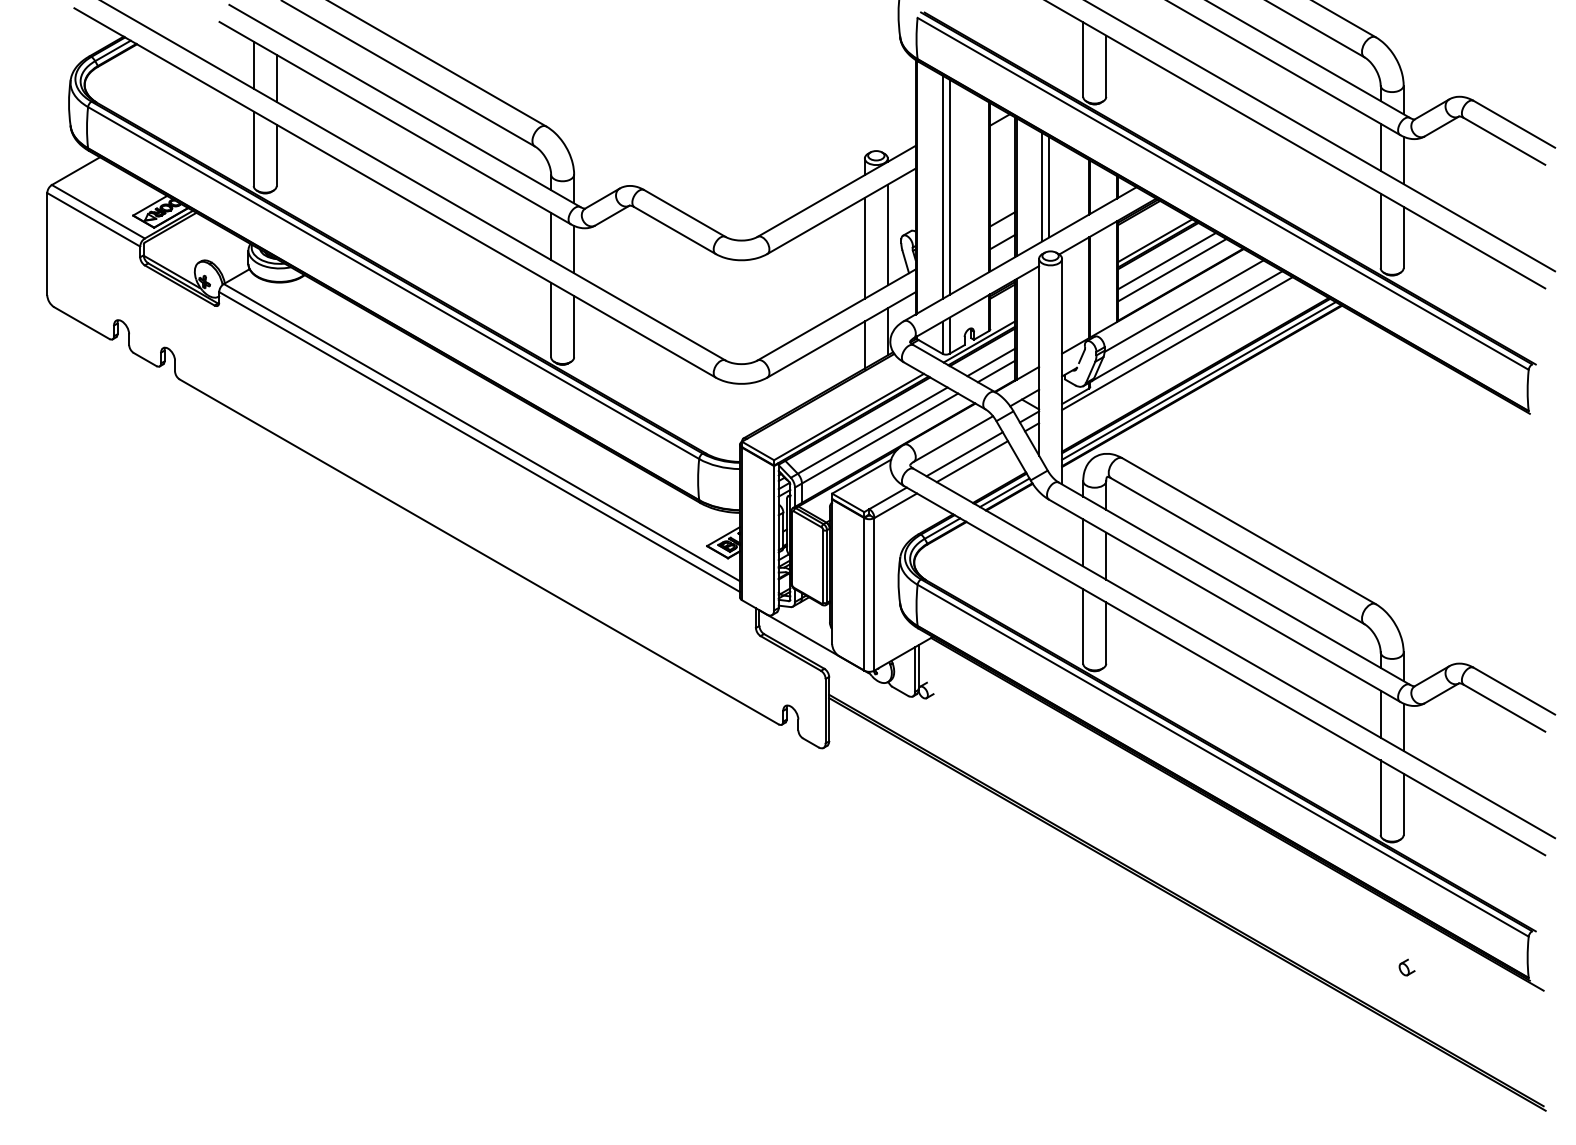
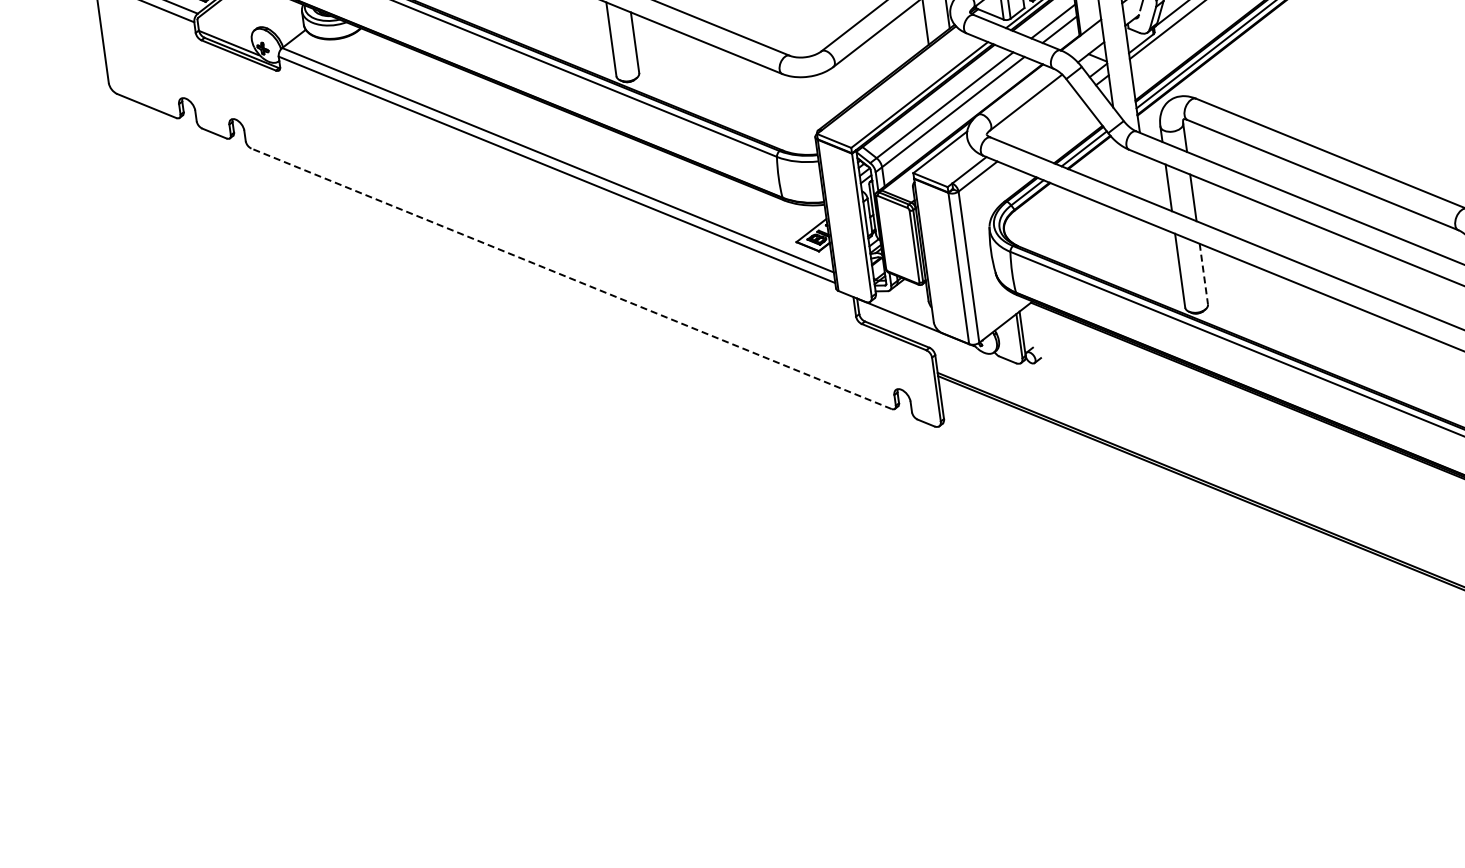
line: (964, 454) -> (1039, 116), removed
line: (971, 461) -> (1047, 122), removed
line: (479, 551) -> (571, 278), solid -> dashed
line: (1106, 633) -> (1204, 274), solid -> dashed

